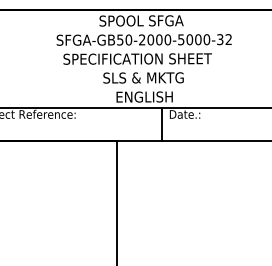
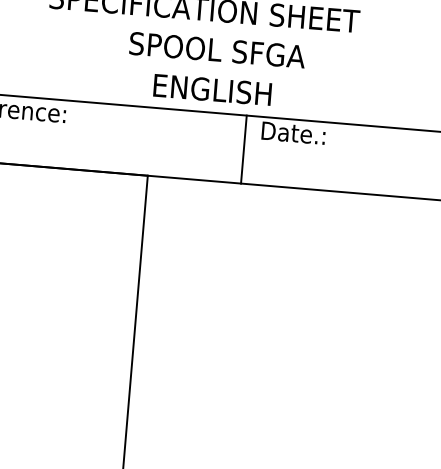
text: (150, 77) -> (228, 50), SLS & MKTG -> SPOOL SFGA

